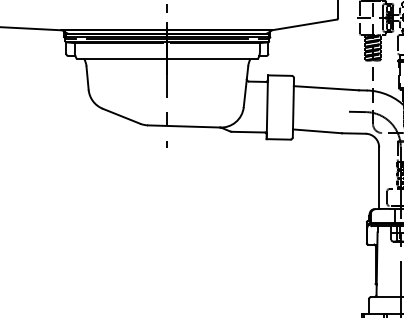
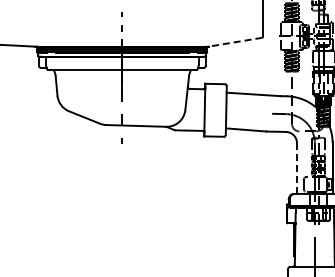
line: (303, 25) -> (234, 42), solid -> dashed
line: (379, 179) -> (297, 169), solid -> dashed

